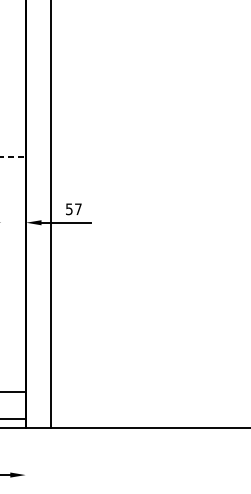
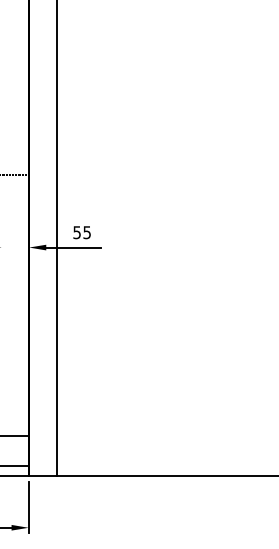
text: (78, 209) -> (87, 232), 57 -> 55
line: (26, 456) -> (29, 507), added

